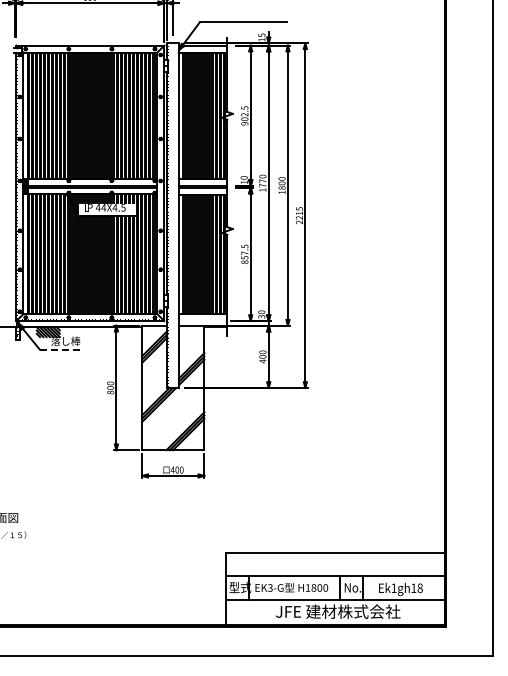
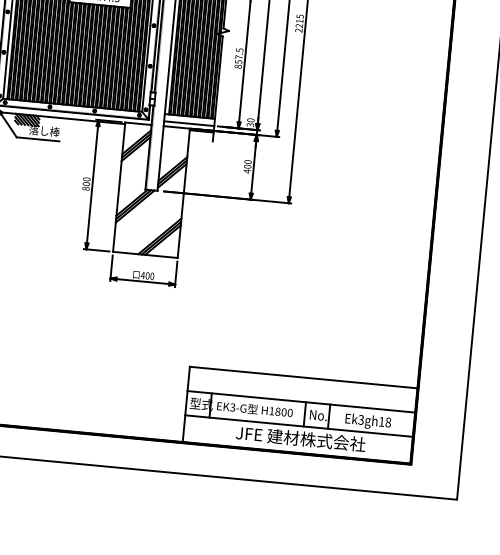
line: (203, 321) -> (189, 124), added
line: (60, 349) -> (38, 139), dashed -> solid
text: (393, 587) -> (360, 419), Ek1gh18 -> Ek3gh18

